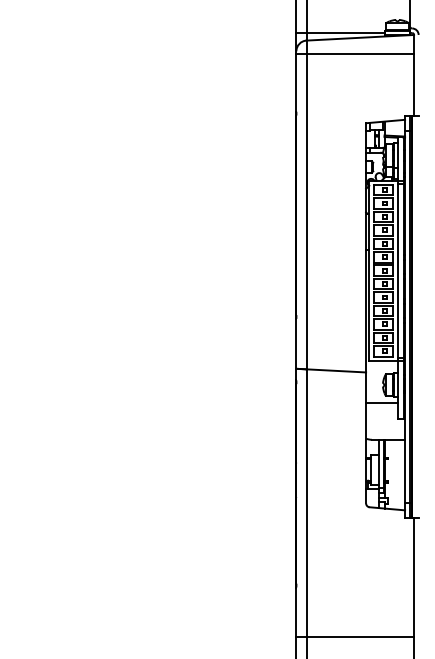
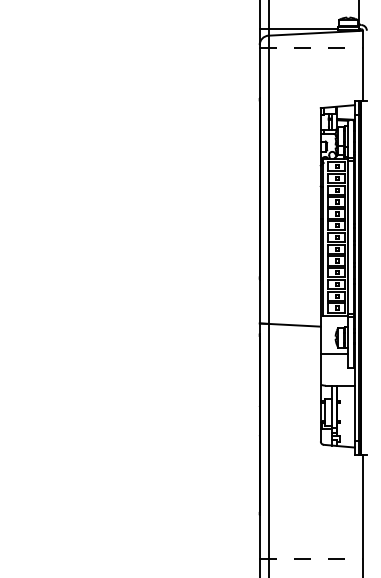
line: (355, 54) -> (311, 47), solid -> dashed
line: (355, 637) -> (311, 559), solid -> dashed

